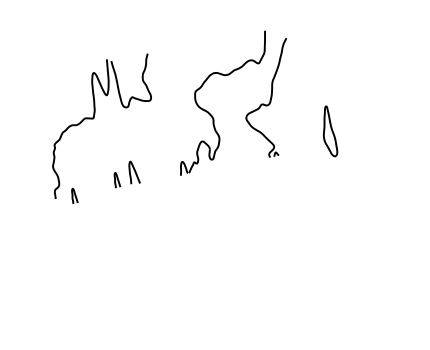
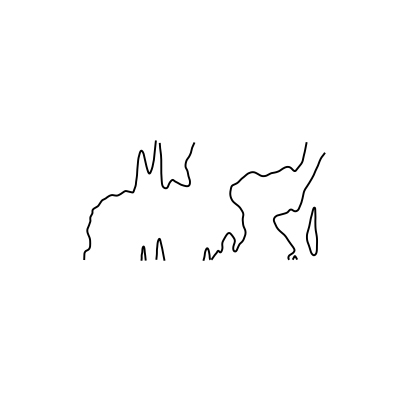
part: (327, 131) -> (311, 231), moved
curve: (73, 194) -> (101, 259), removed

